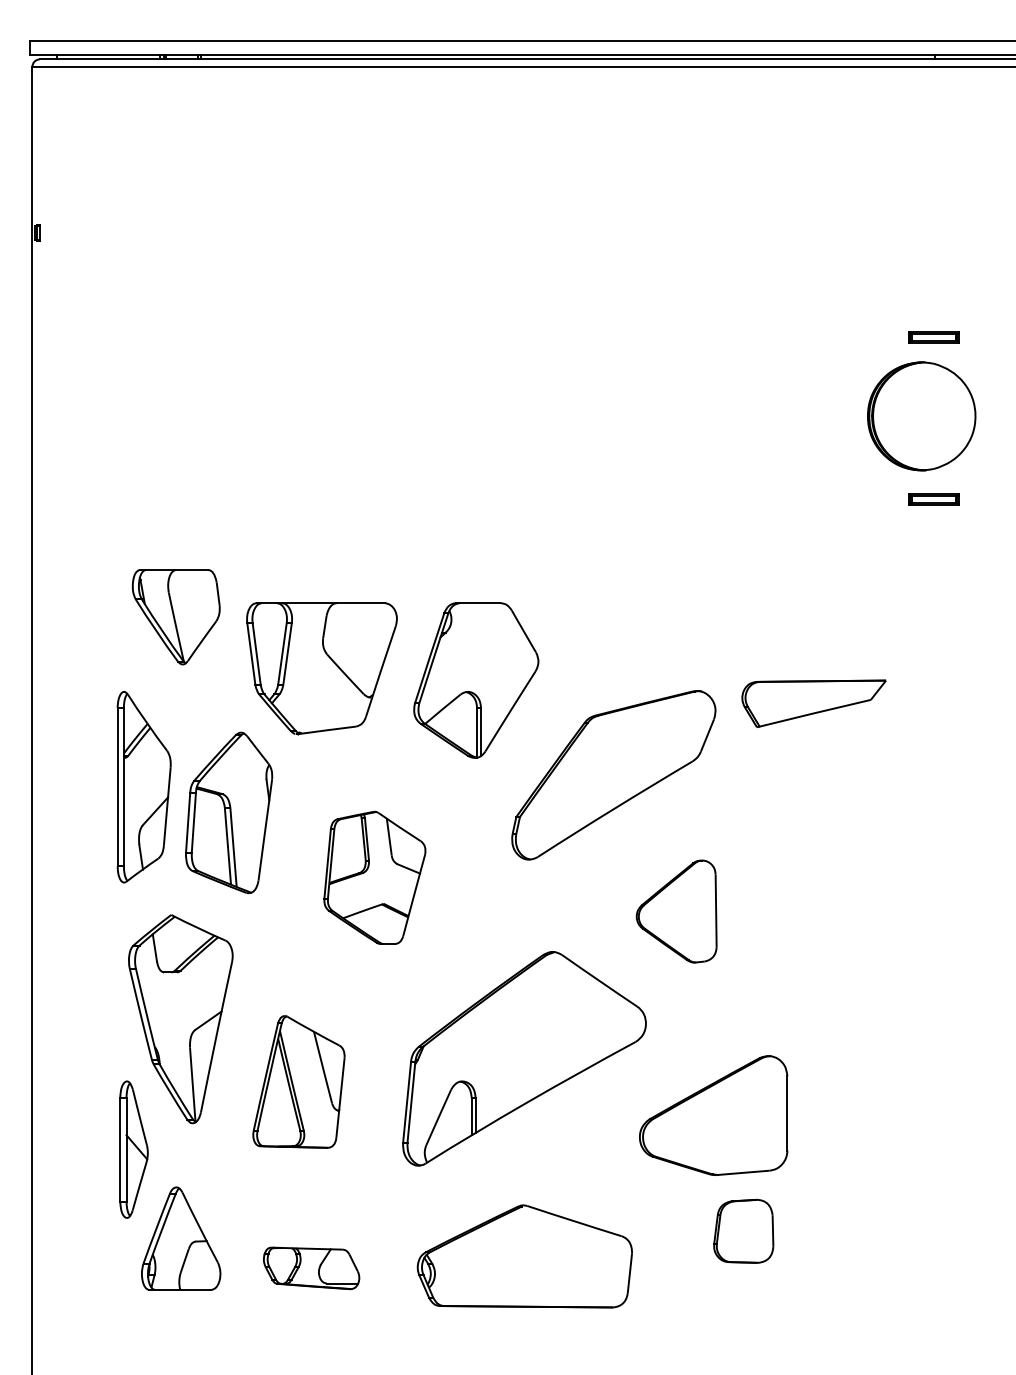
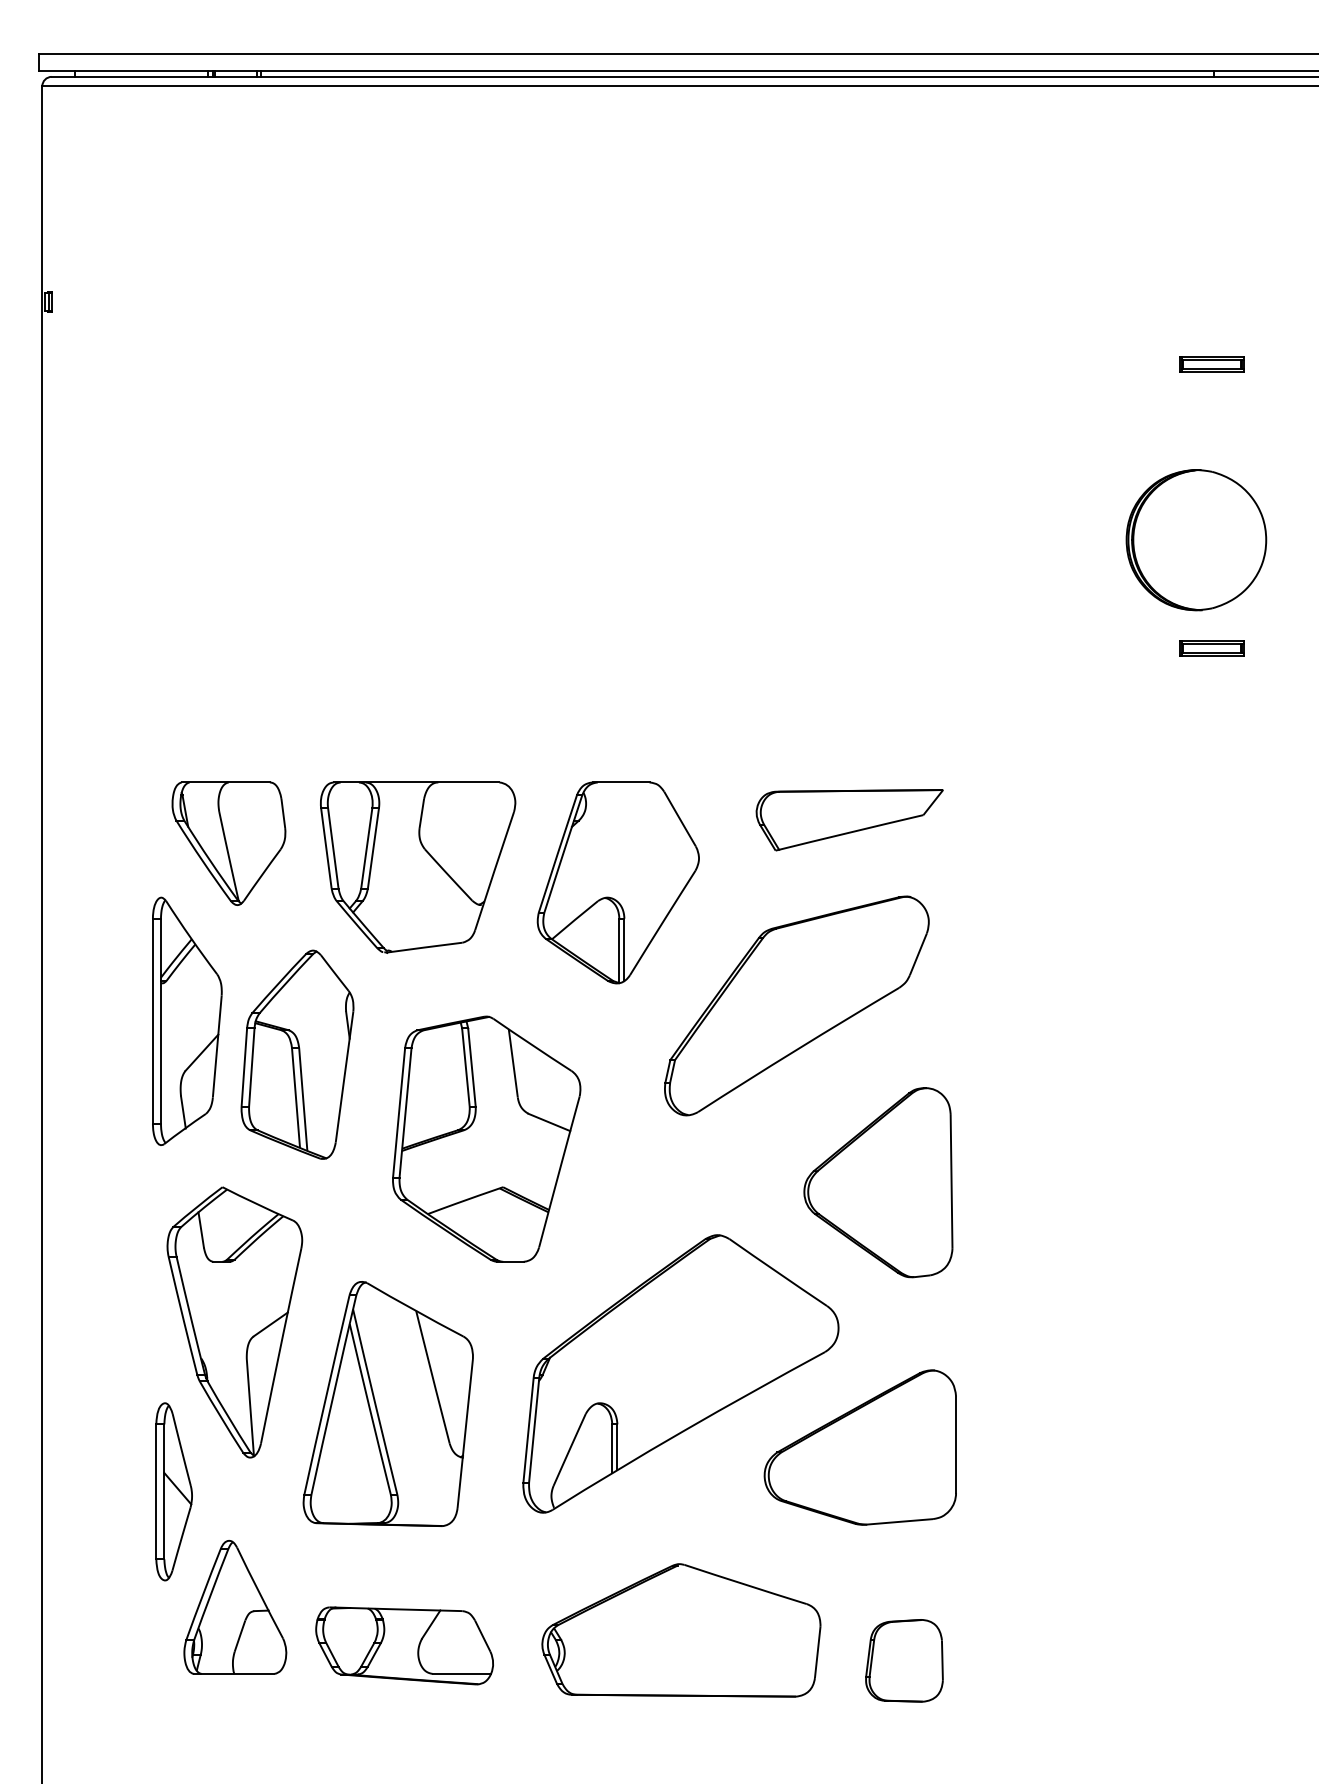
part: (933, 337) -> (1211, 364), moved
part: (175, 616) -> (228, 843), moved
part: (813, 704) -> (849, 820), moved
part: (374, 877) -> (486, 1138), size x1.43
part: (676, 911) -> (878, 1182), size x1.43
part: (298, 1081) -> (387, 1403), size x1.43
part: (712, 1115) -> (859, 1447), moved
part: (743, 1231) -> (904, 1660), moved
part: (311, 1268) -> (404, 1645), size x1.43

